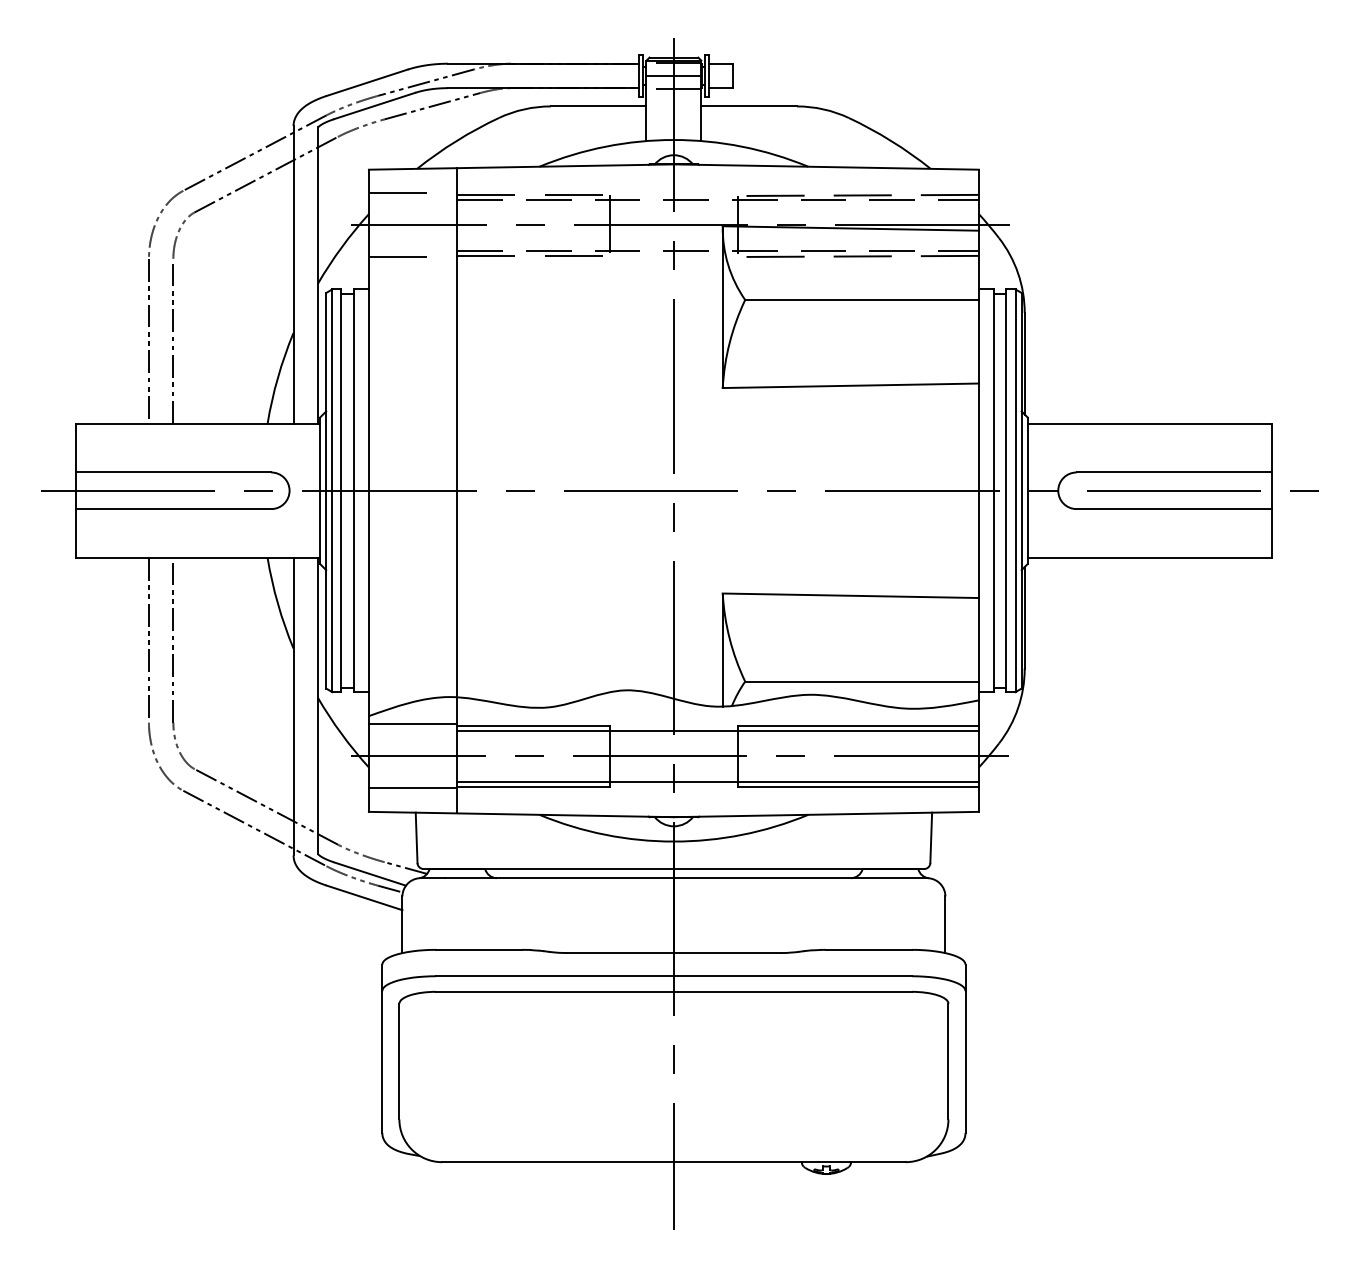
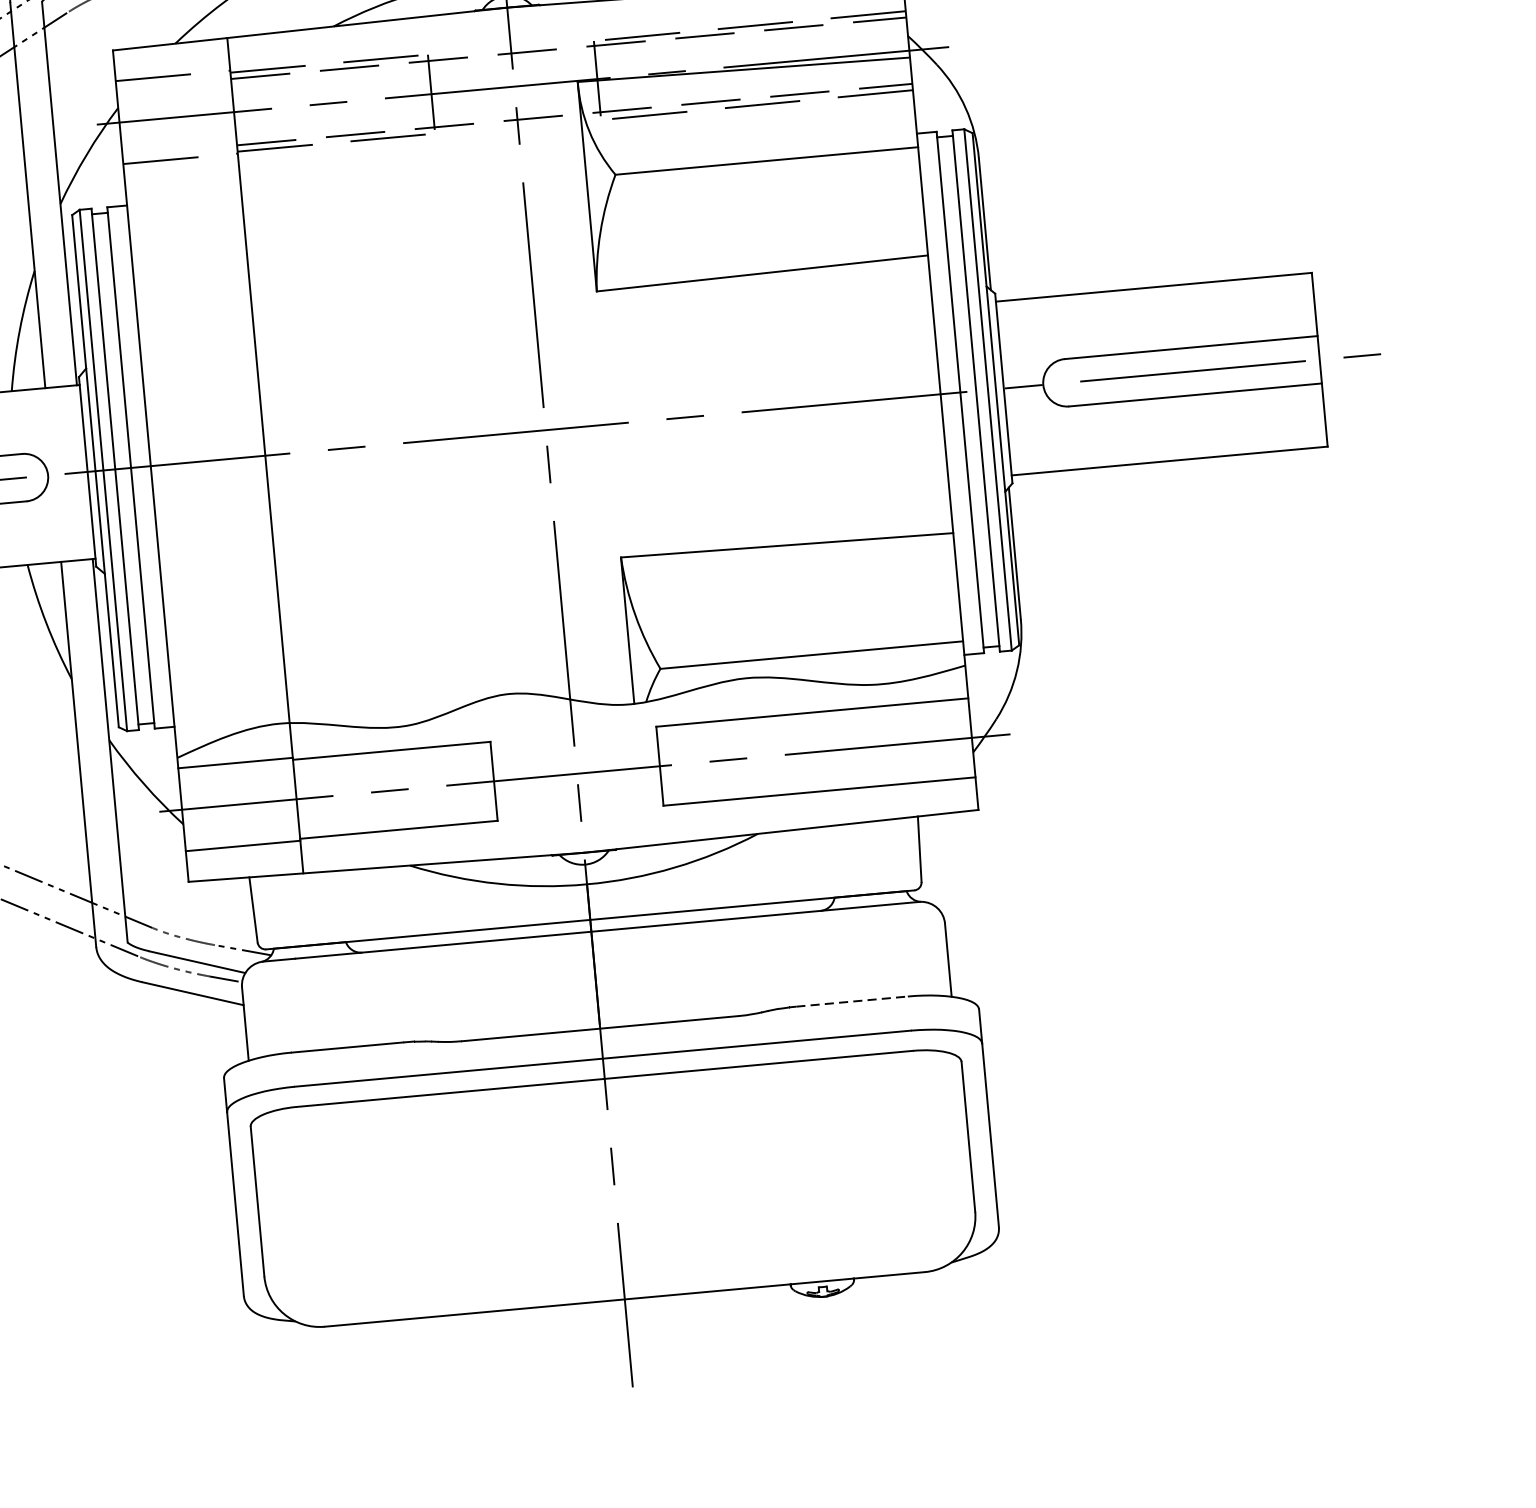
line: (717, 730) -> (630, 735), removed
line: (717, 781) -> (636, 801), removed
line: (869, 949) -> (852, 1001), solid -> dashed

